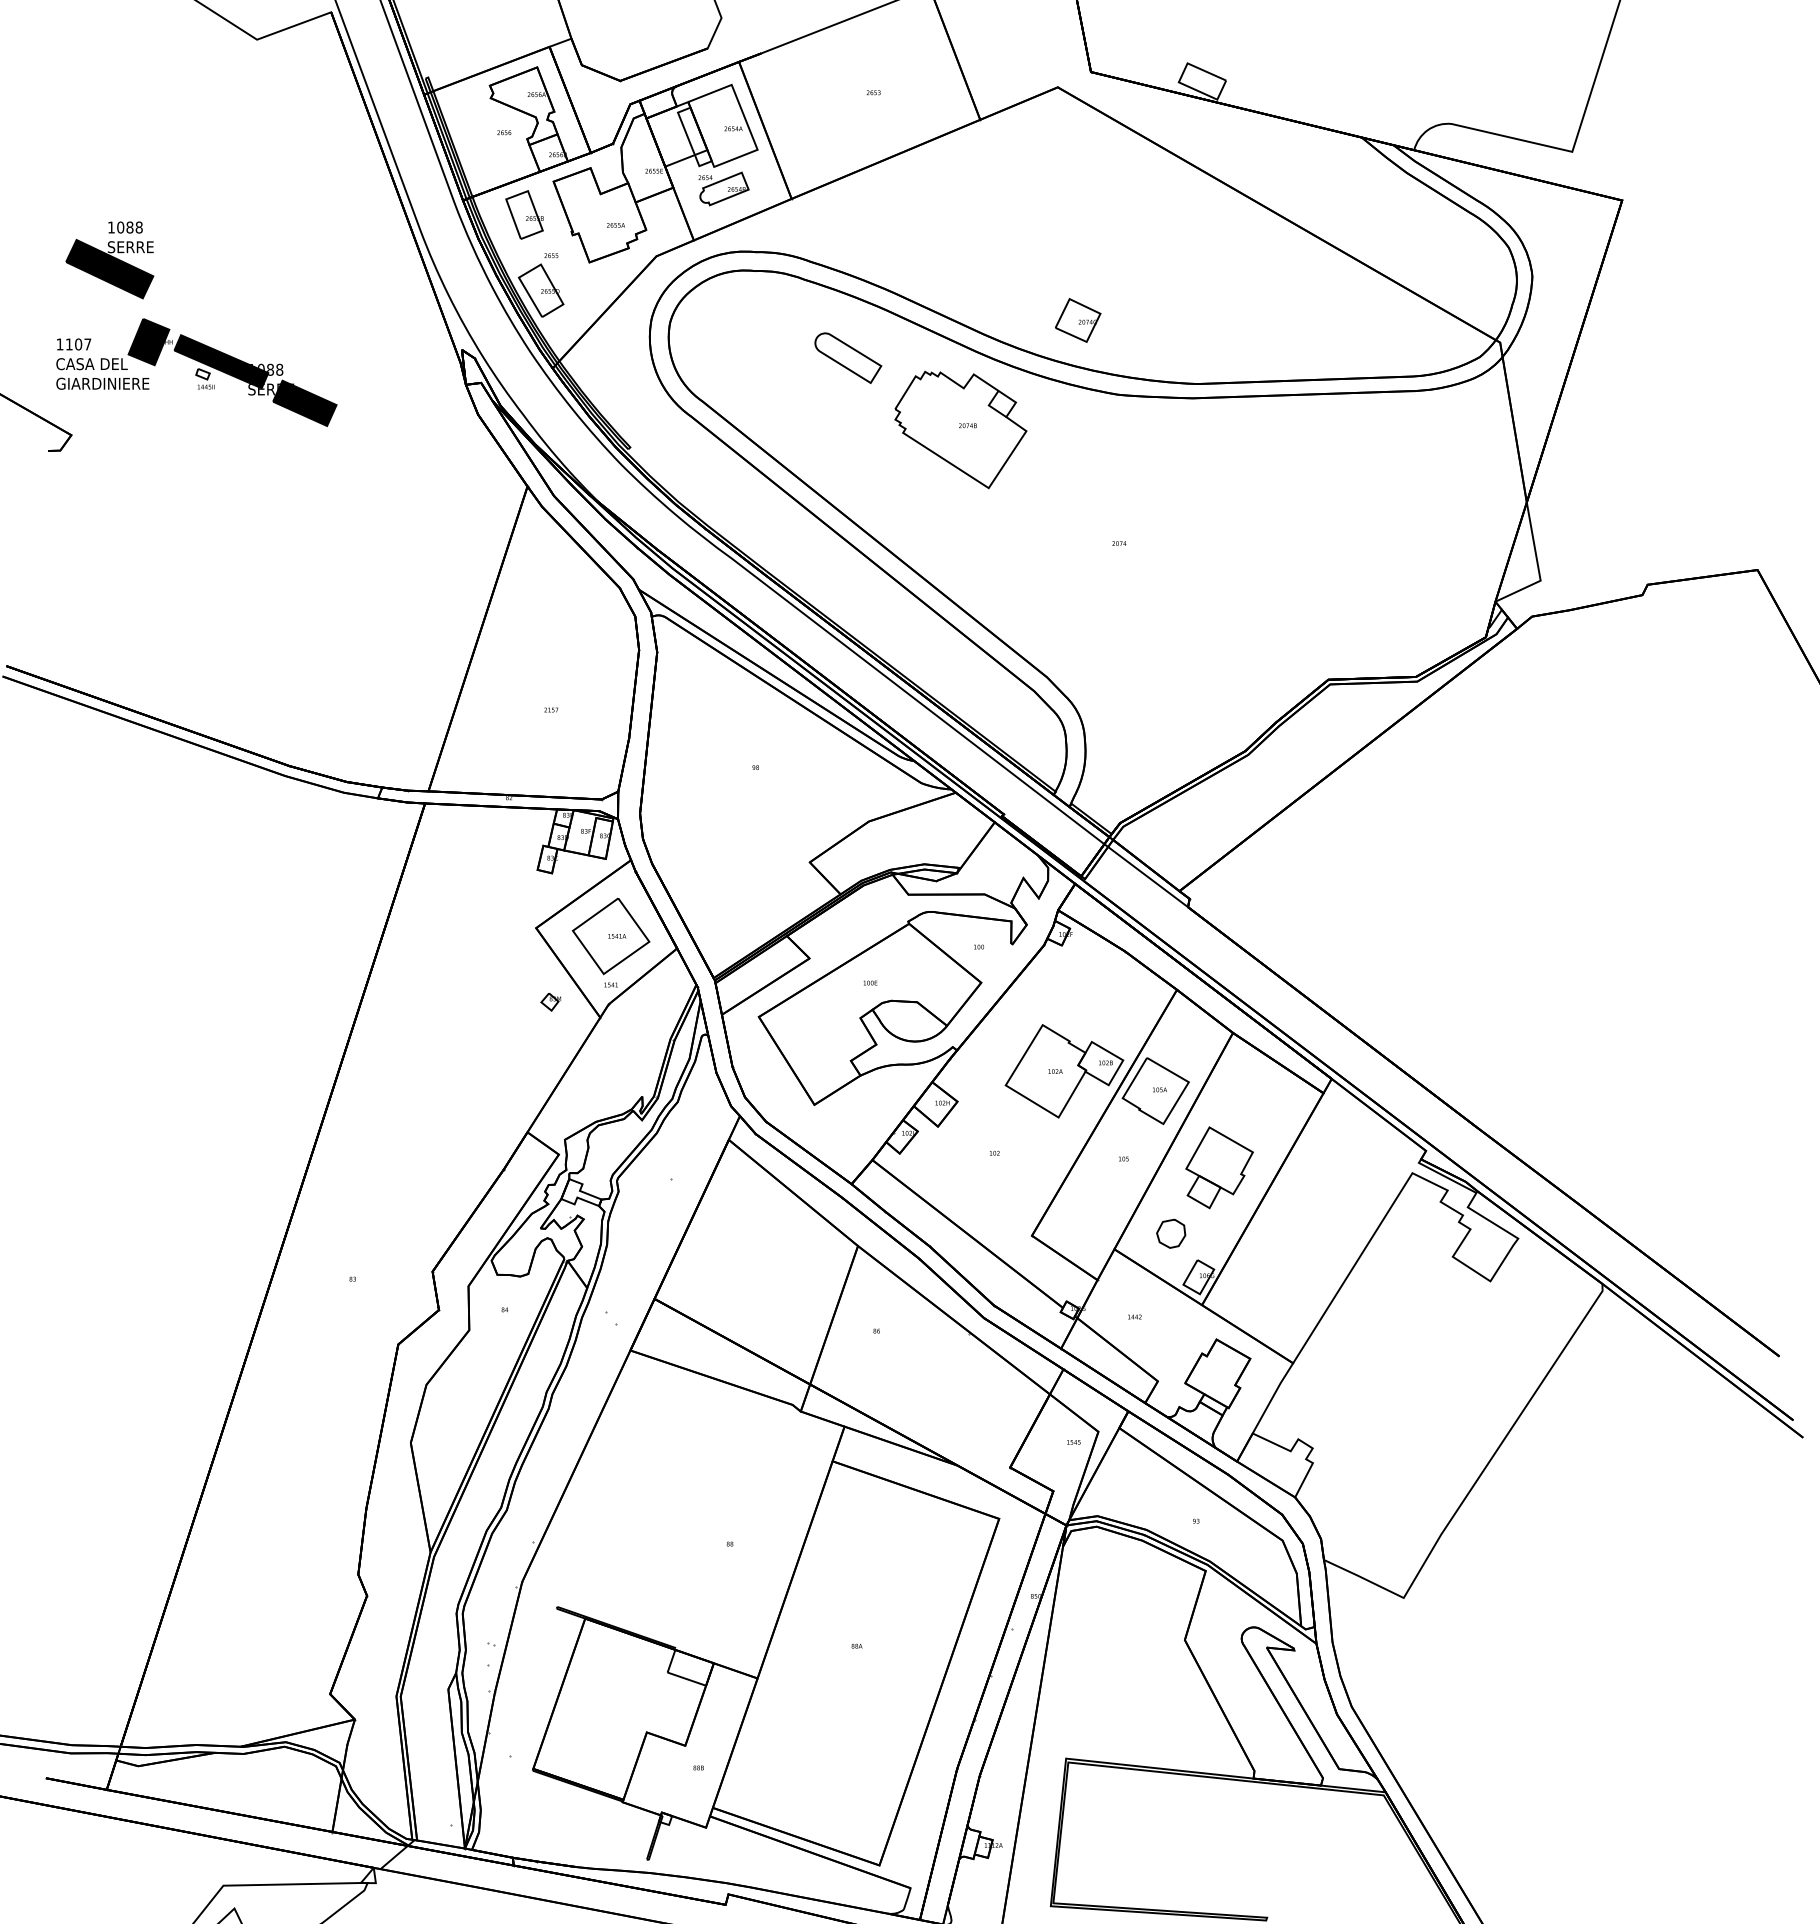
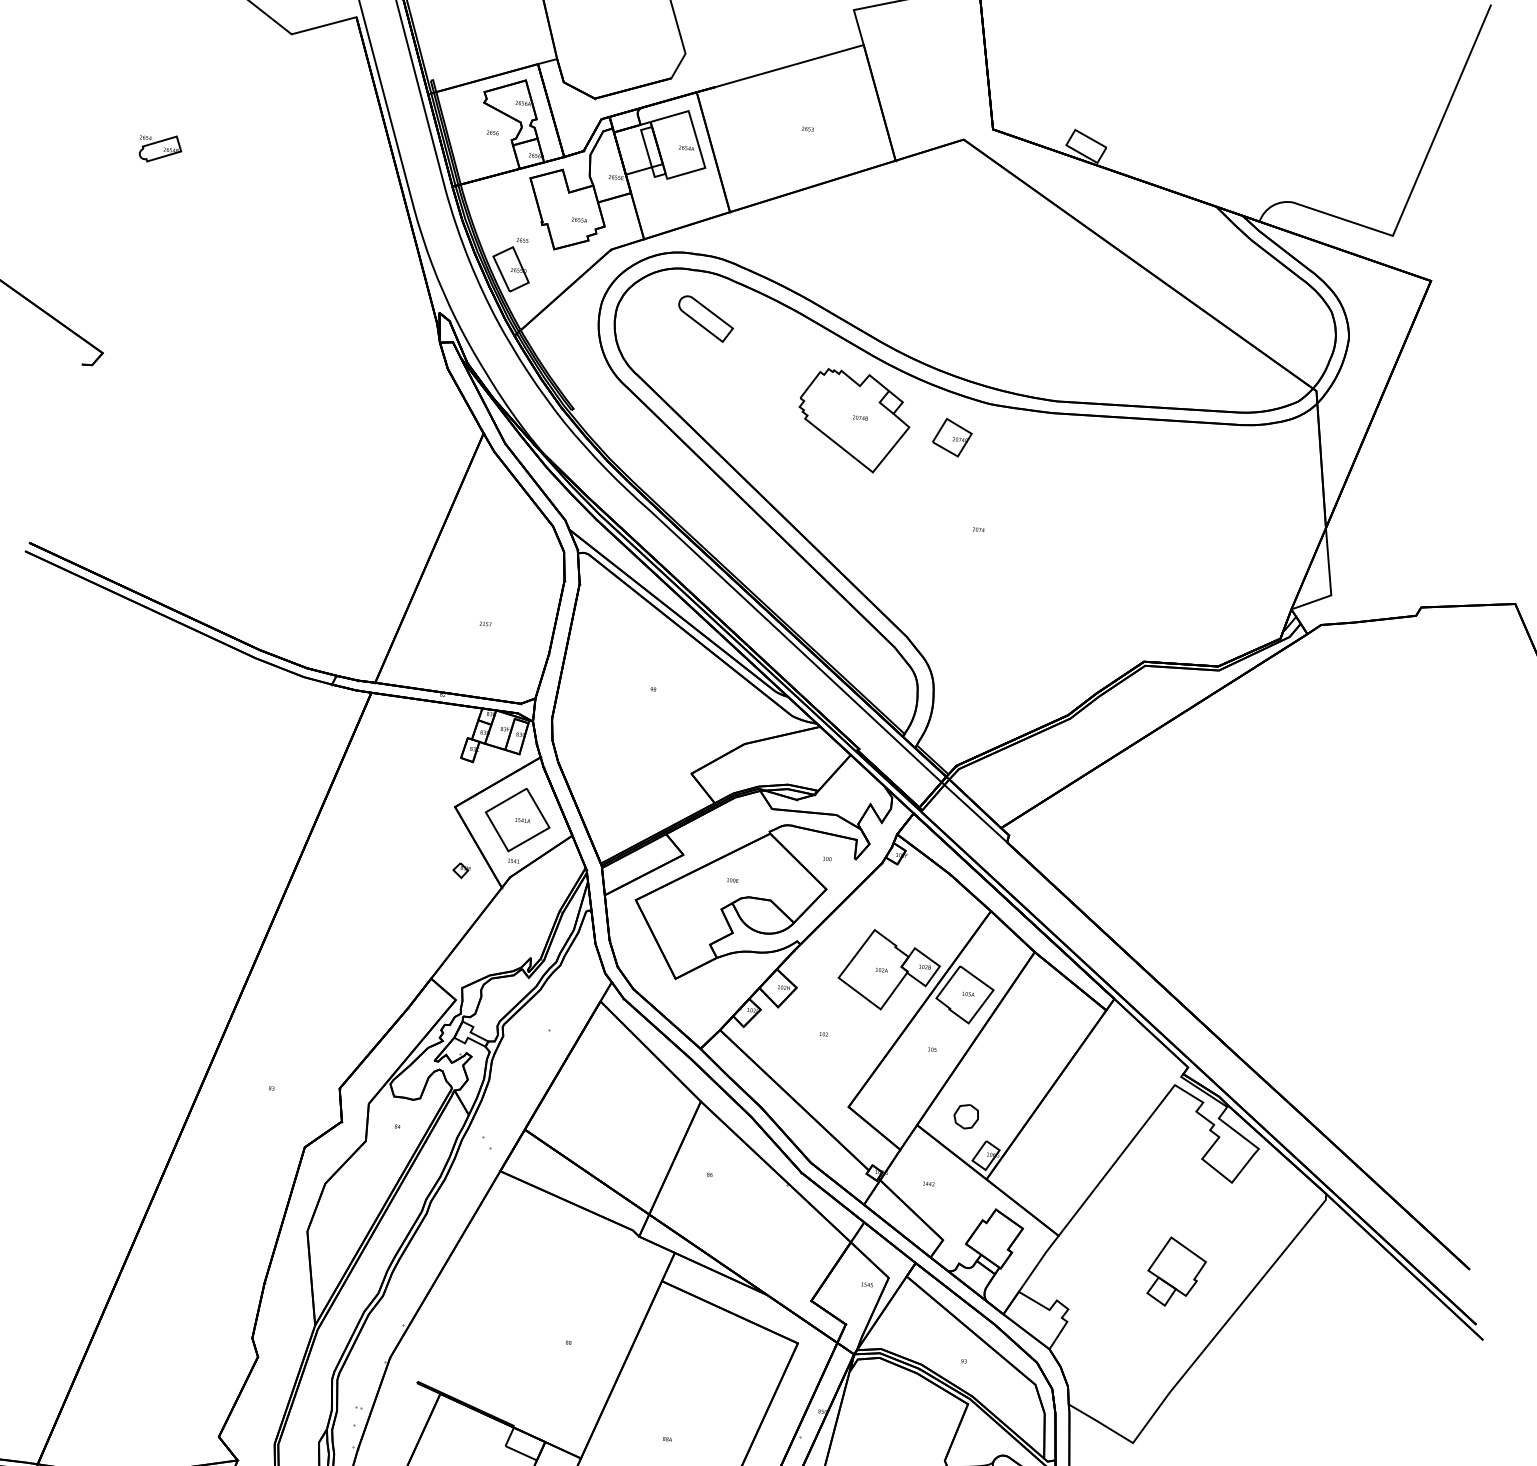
part: (723, 188) -> (160, 148), moved
part: (524, 214) -> (503, 203), removed
part: (1078, 320) -> (952, 437), moved
part: (189, 337) -> (210, 280), removed
part: (848, 357) -> (706, 318), moved
part: (1219, 1167) -> (1176, 1272), moved

